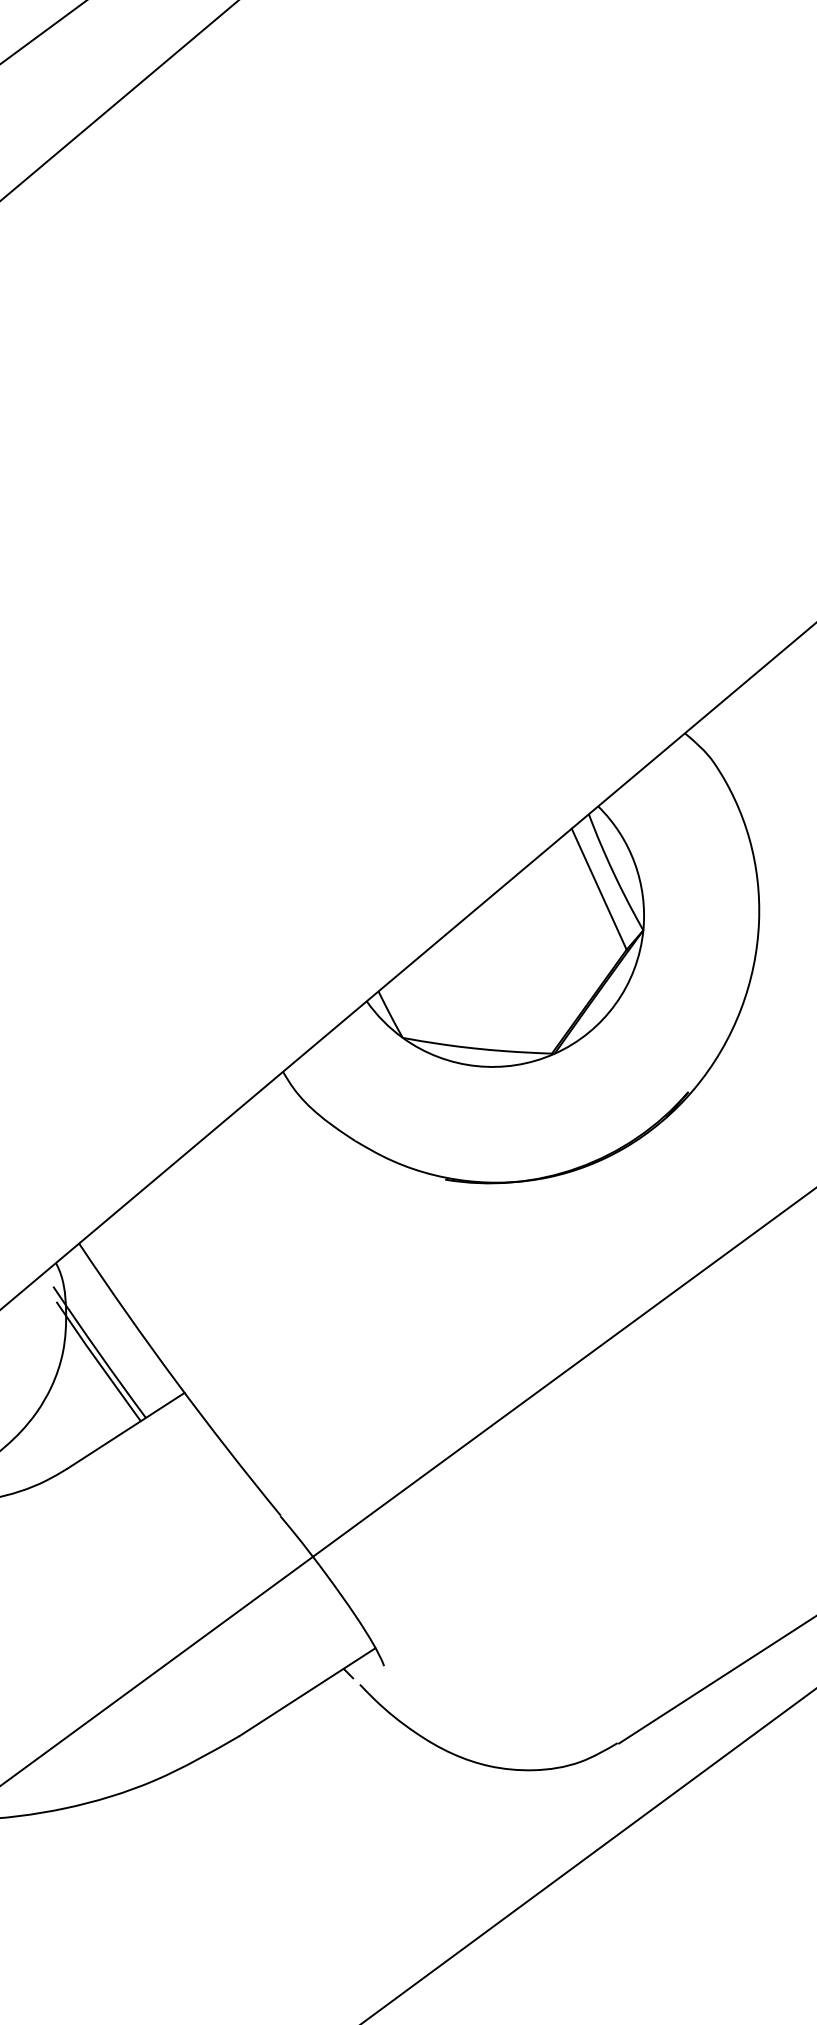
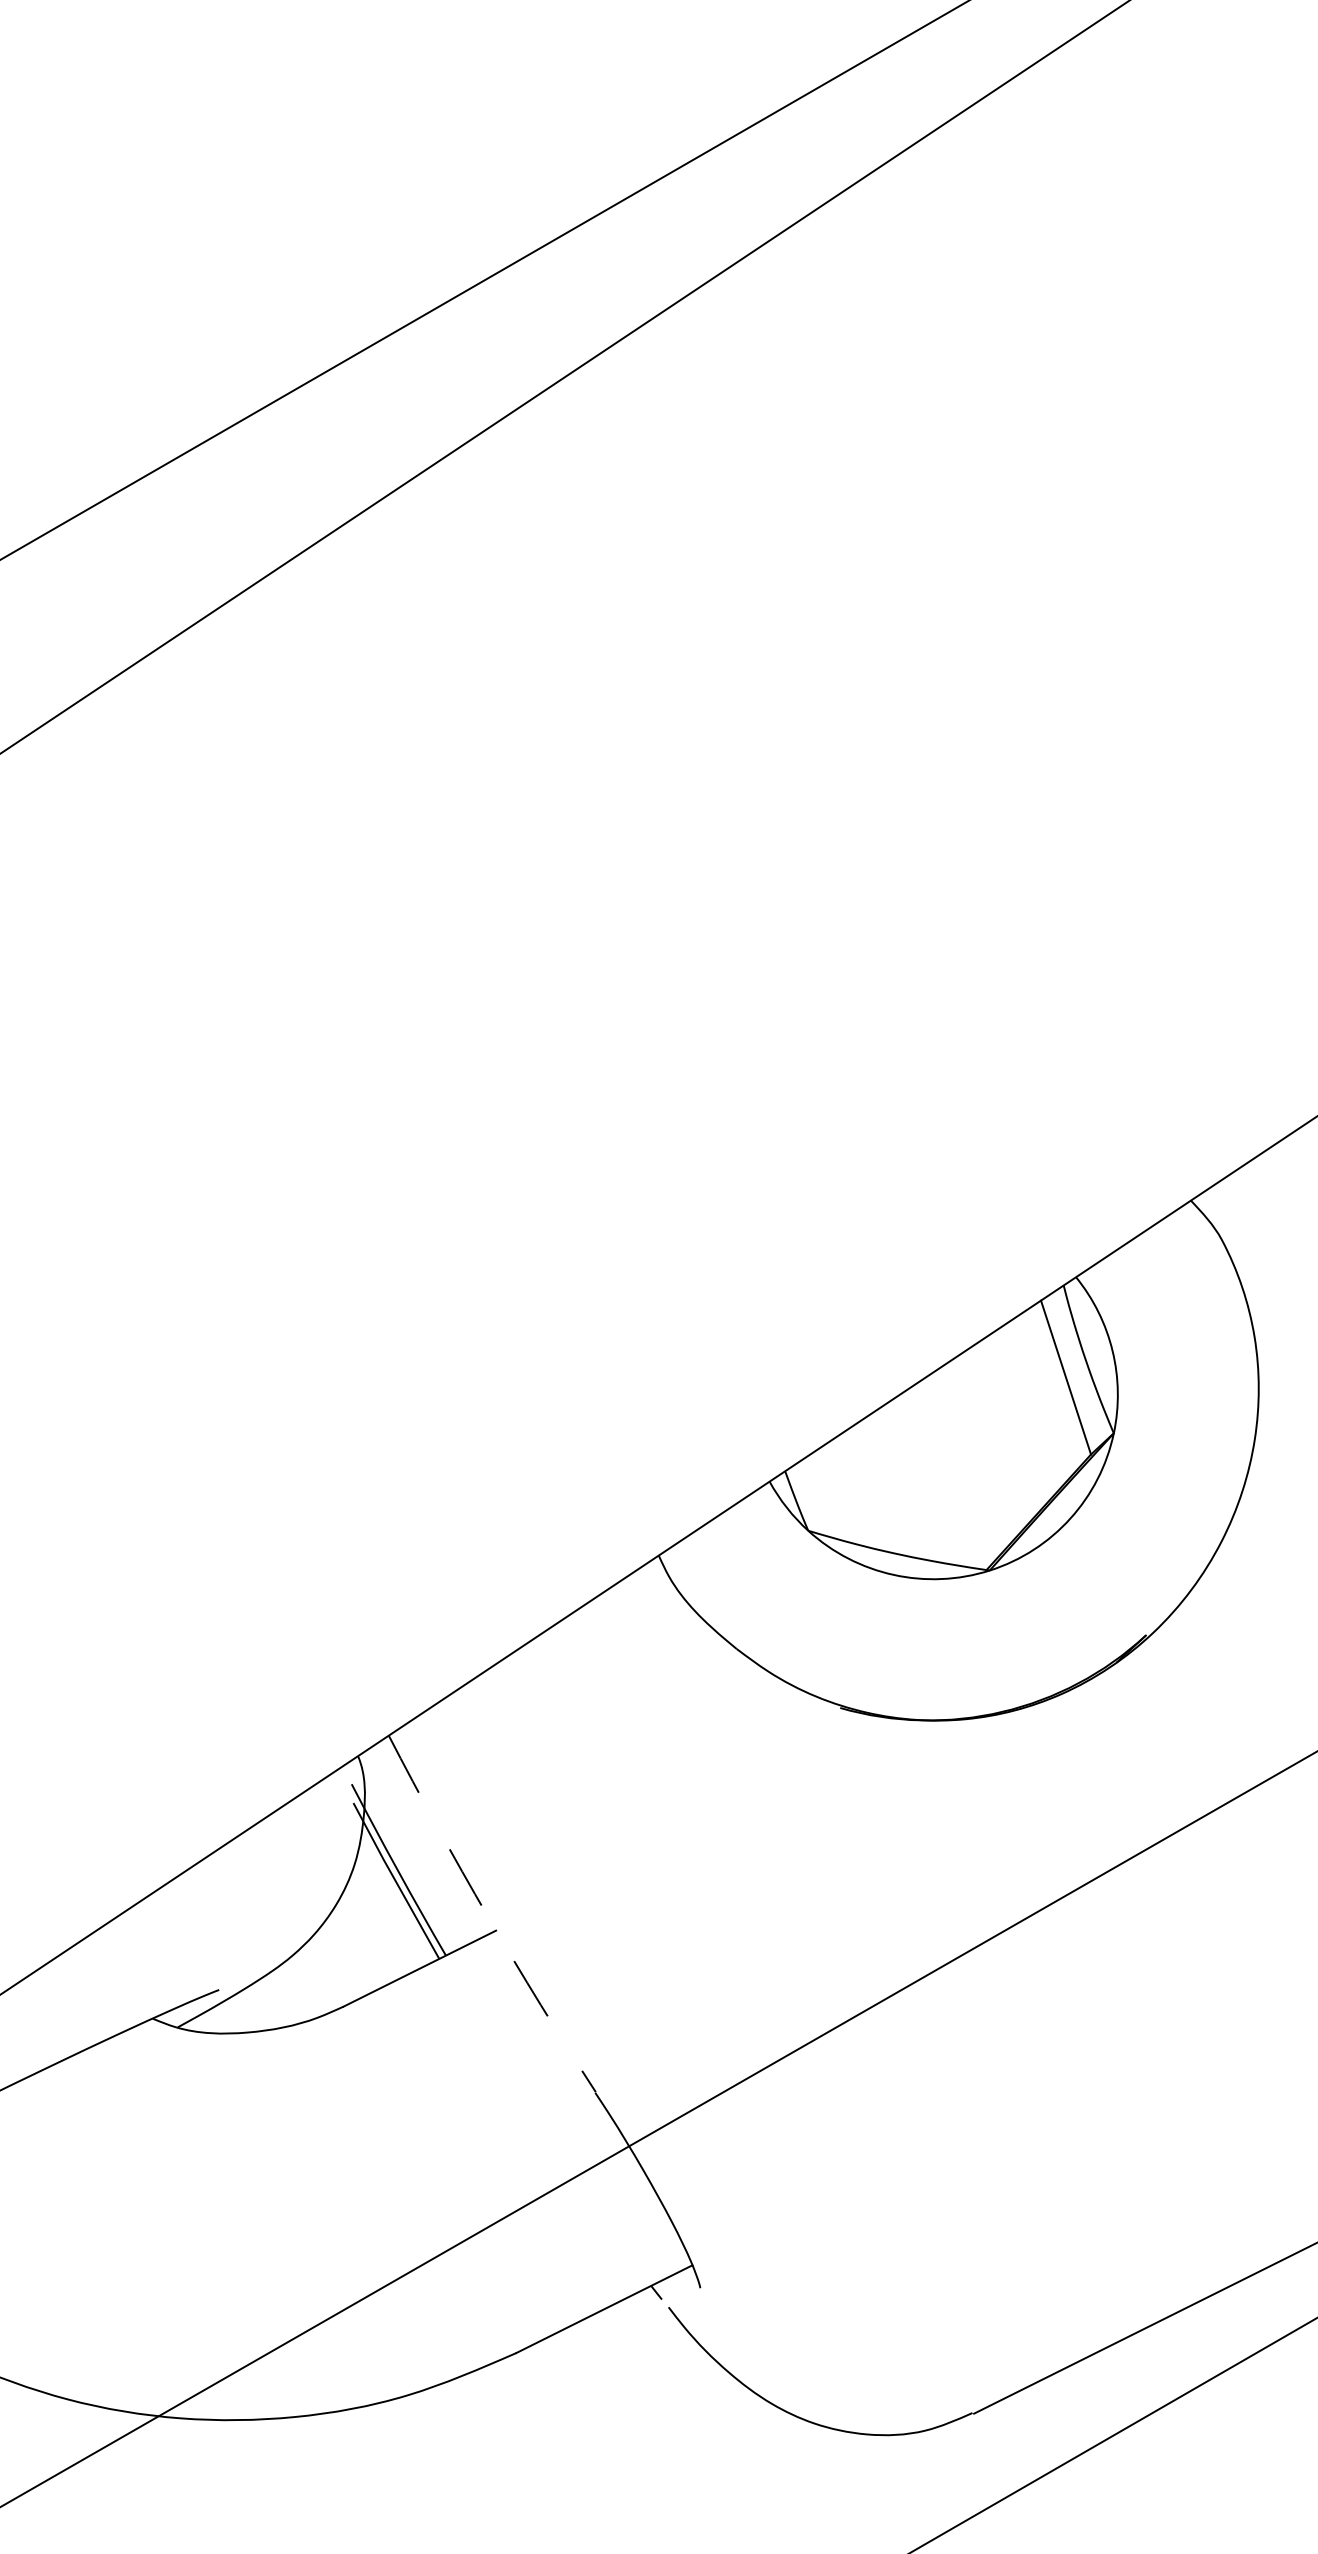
arc: (176, 1382) -> (487, 1916), solid -> dashed

